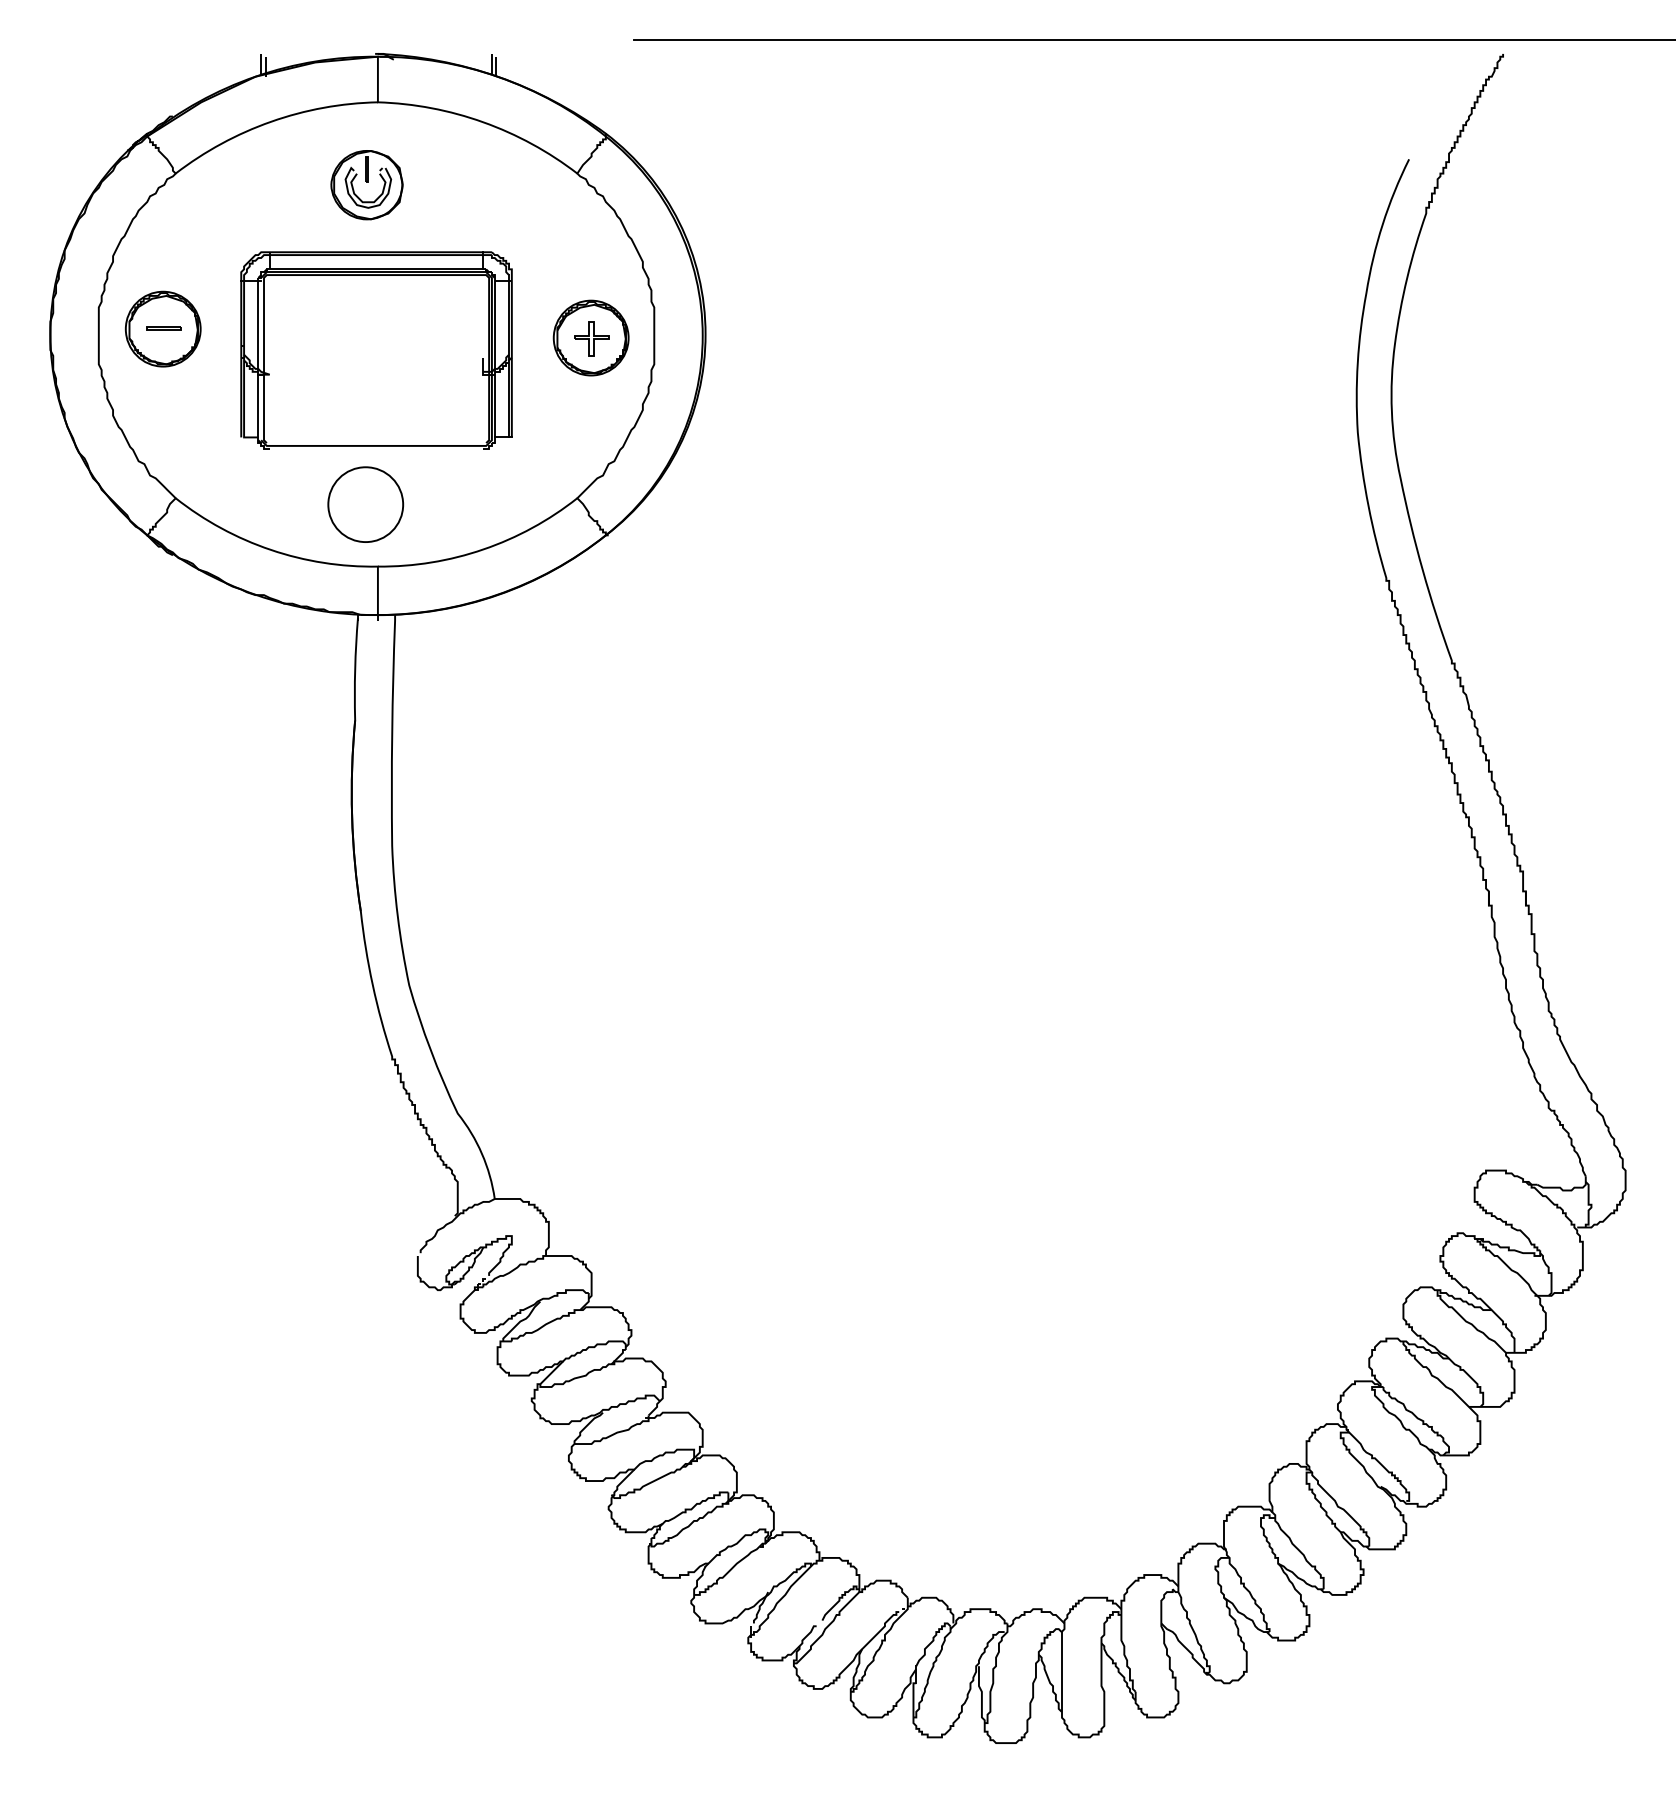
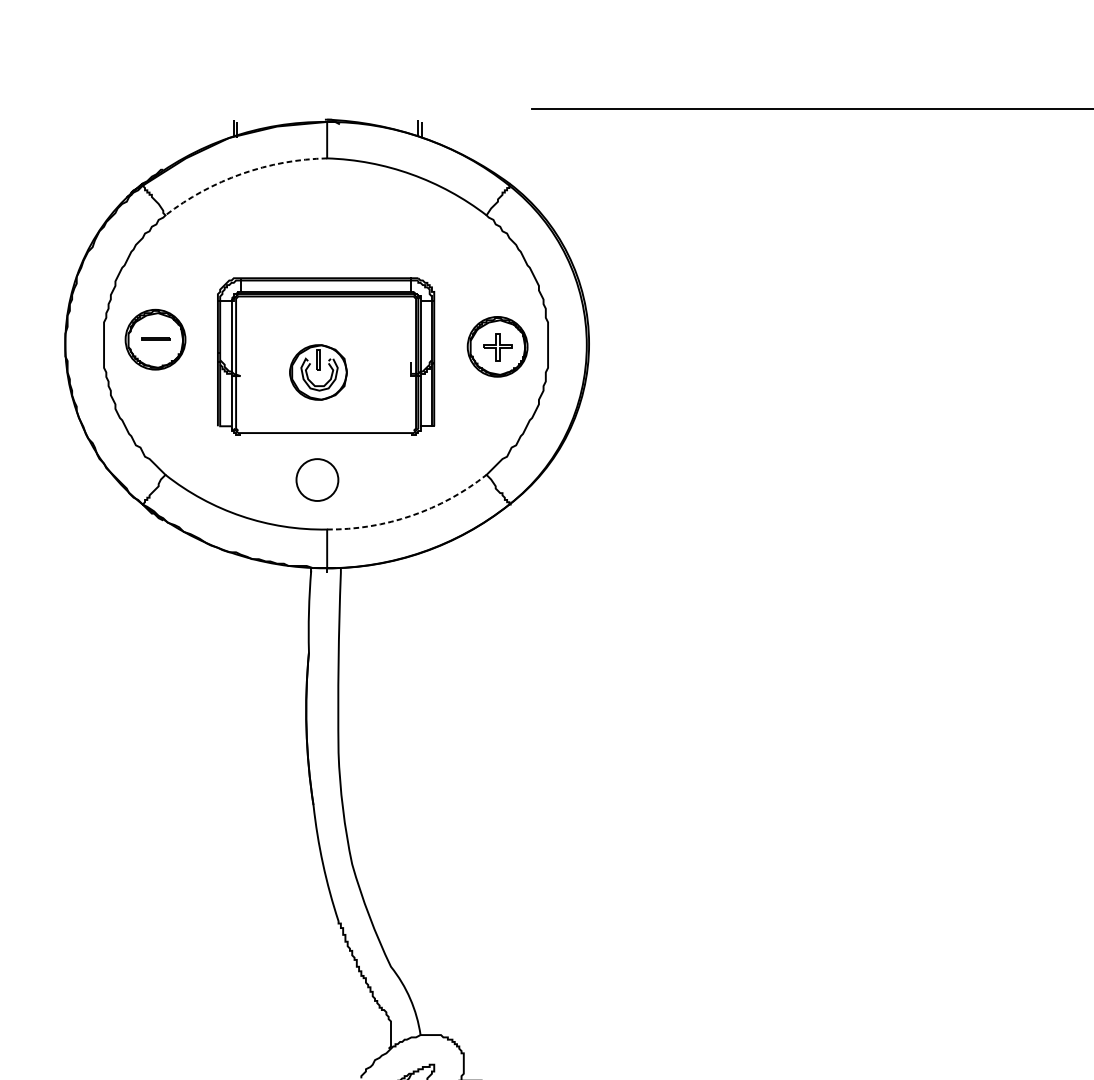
arc: (271, 121) -> (242, 173), solid -> dashed
part: (366, 185) -> (318, 372), moved
circle: (365, 504) -> (317, 479), size x0.7
arc: (483, 549) -> (411, 515), solid -> dashed

